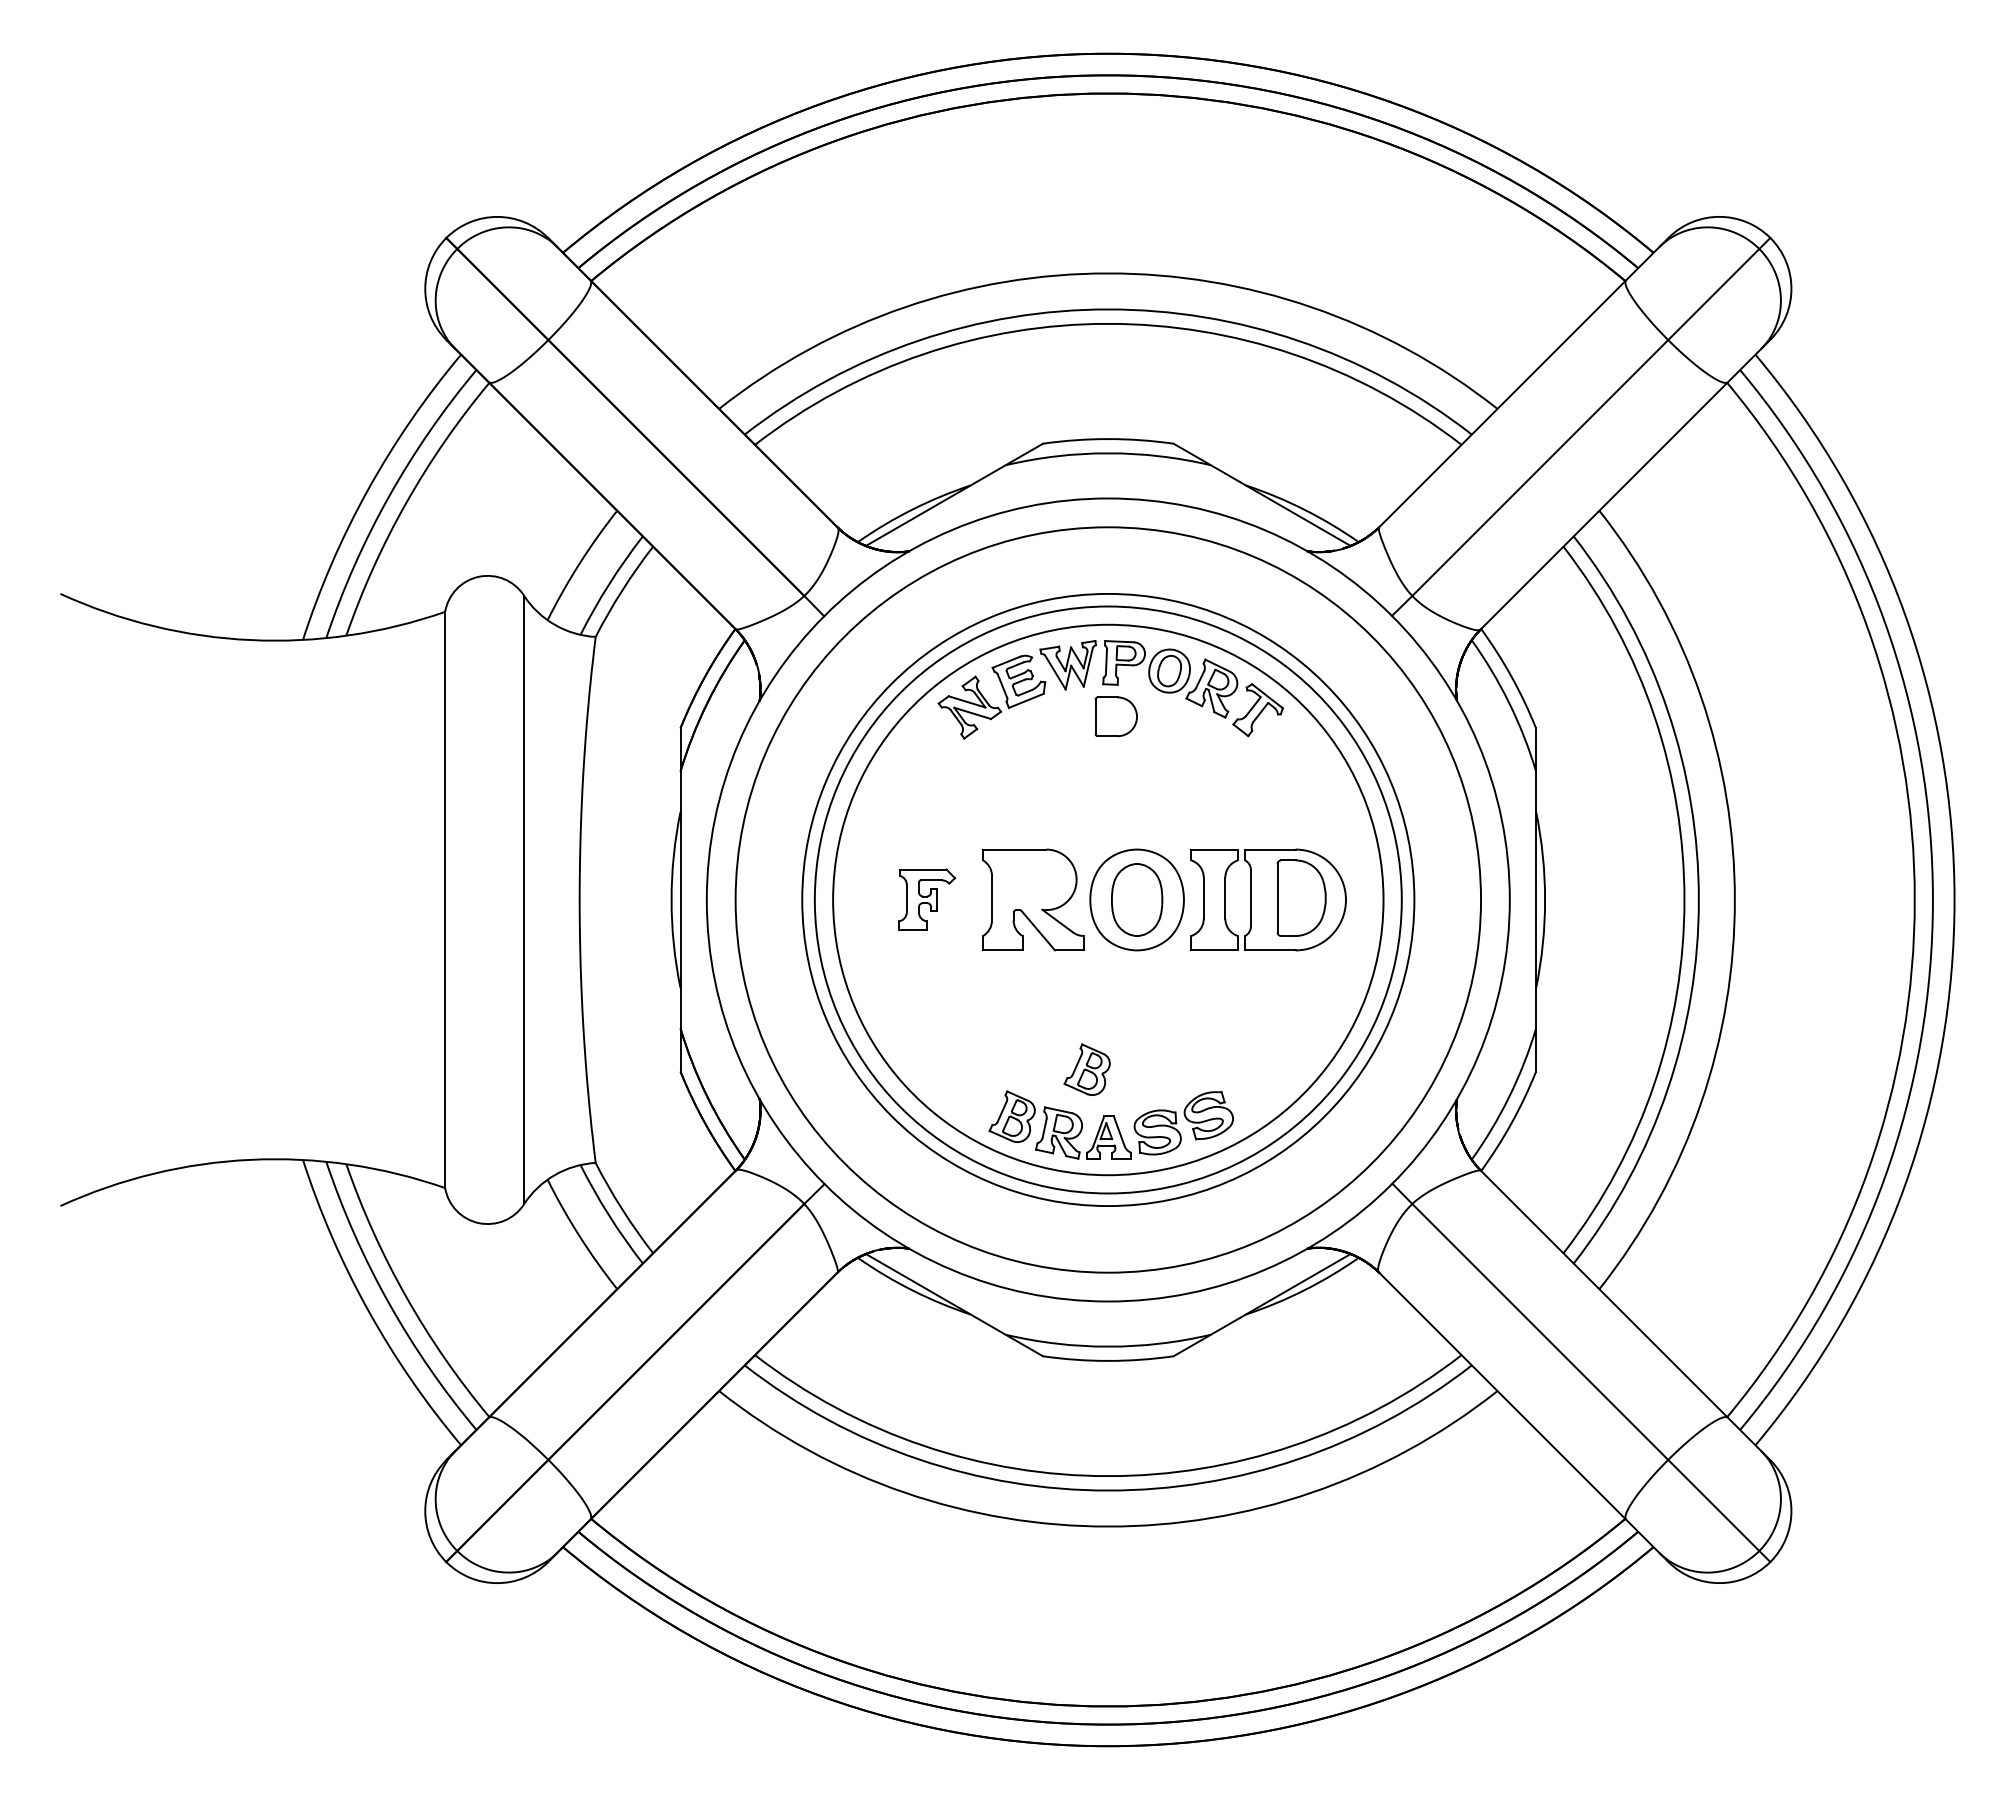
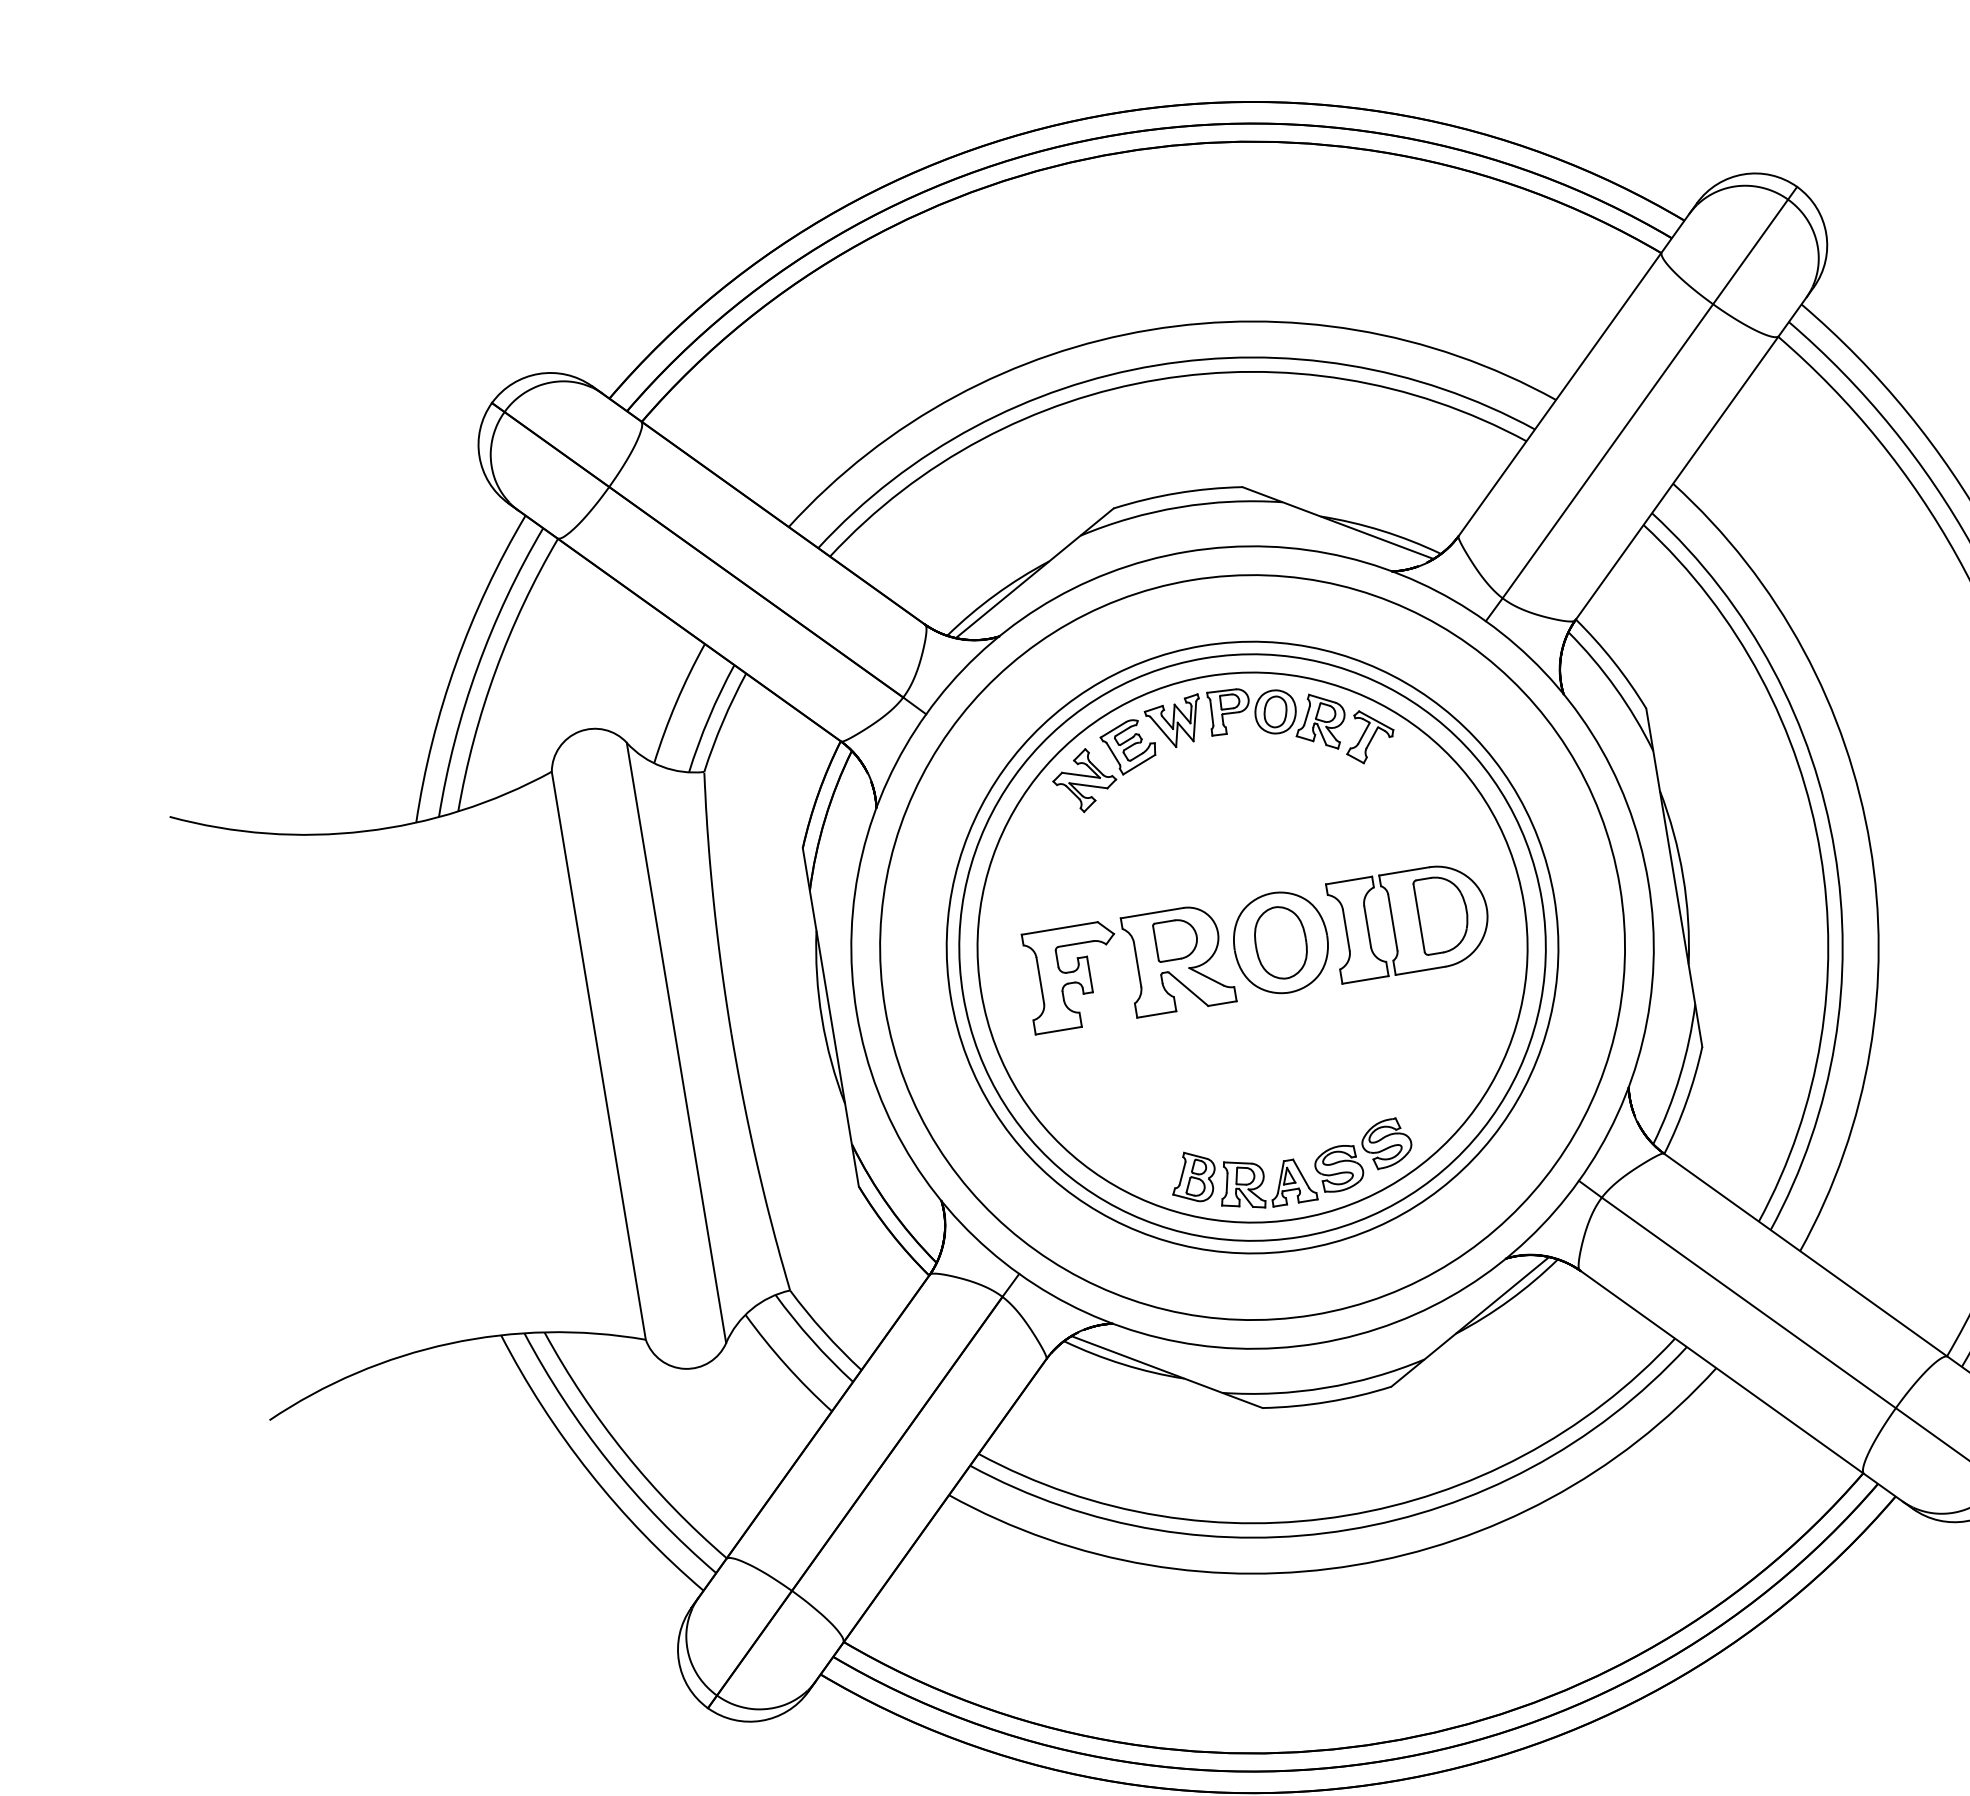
part: (1115, 716) -> (1175, 939), moved
part: (926, 899) -> (1073, 976), size x1.67
part: (1086, 1069) -> (1258, 1118), removed

